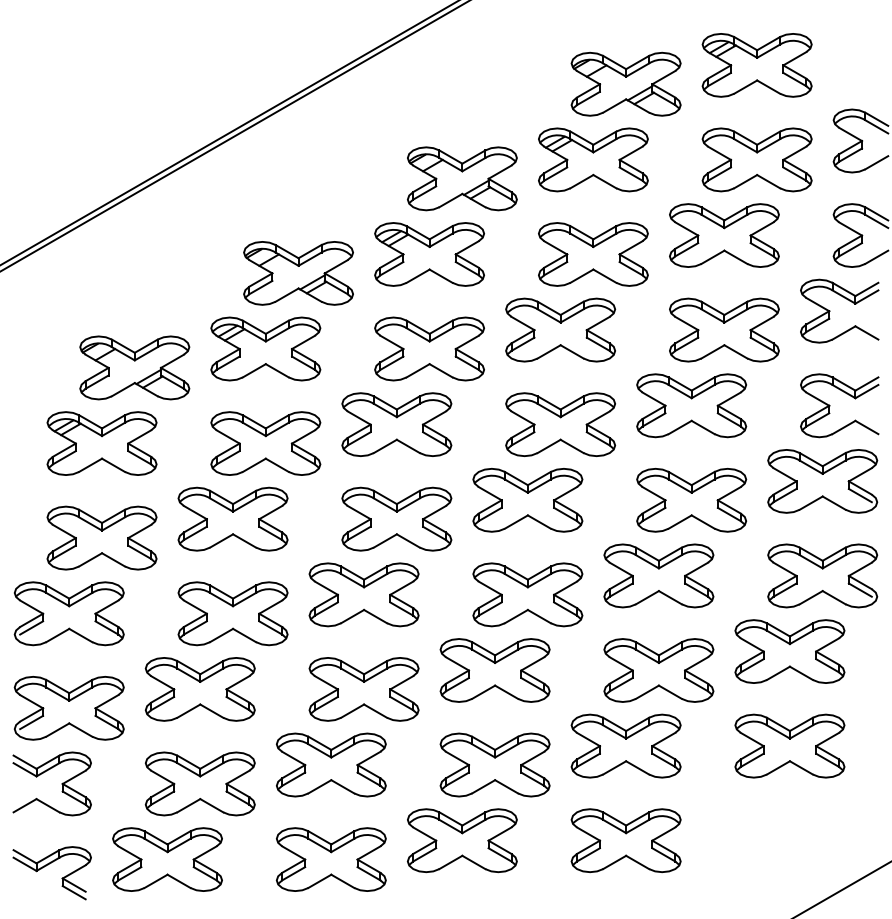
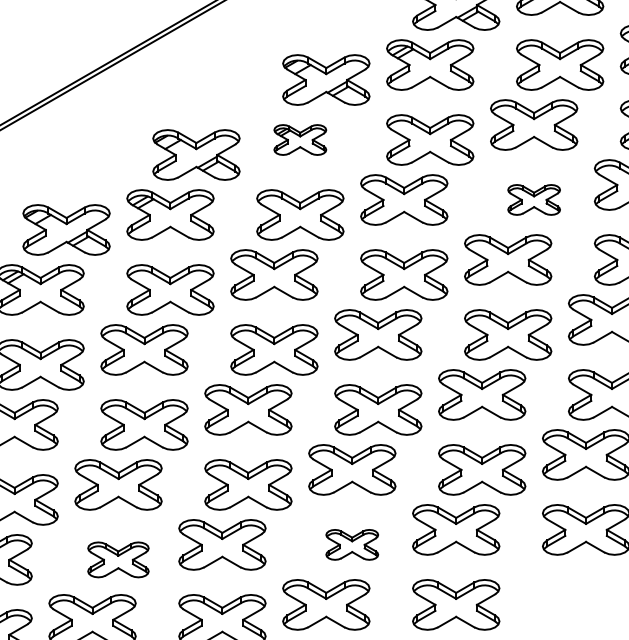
part: (429, 254) -> (300, 140), size x0.6
part: (724, 329) -> (534, 199), size x0.6
part: (494, 764) -> (351, 544), size x0.6
part: (199, 783) -> (117, 559), size x0.7

